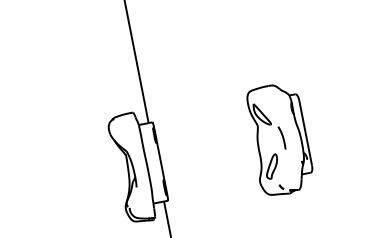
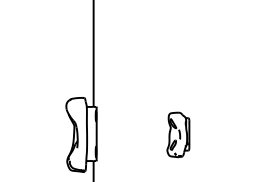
part: (279, 138) -> (178, 134), size x0.6

